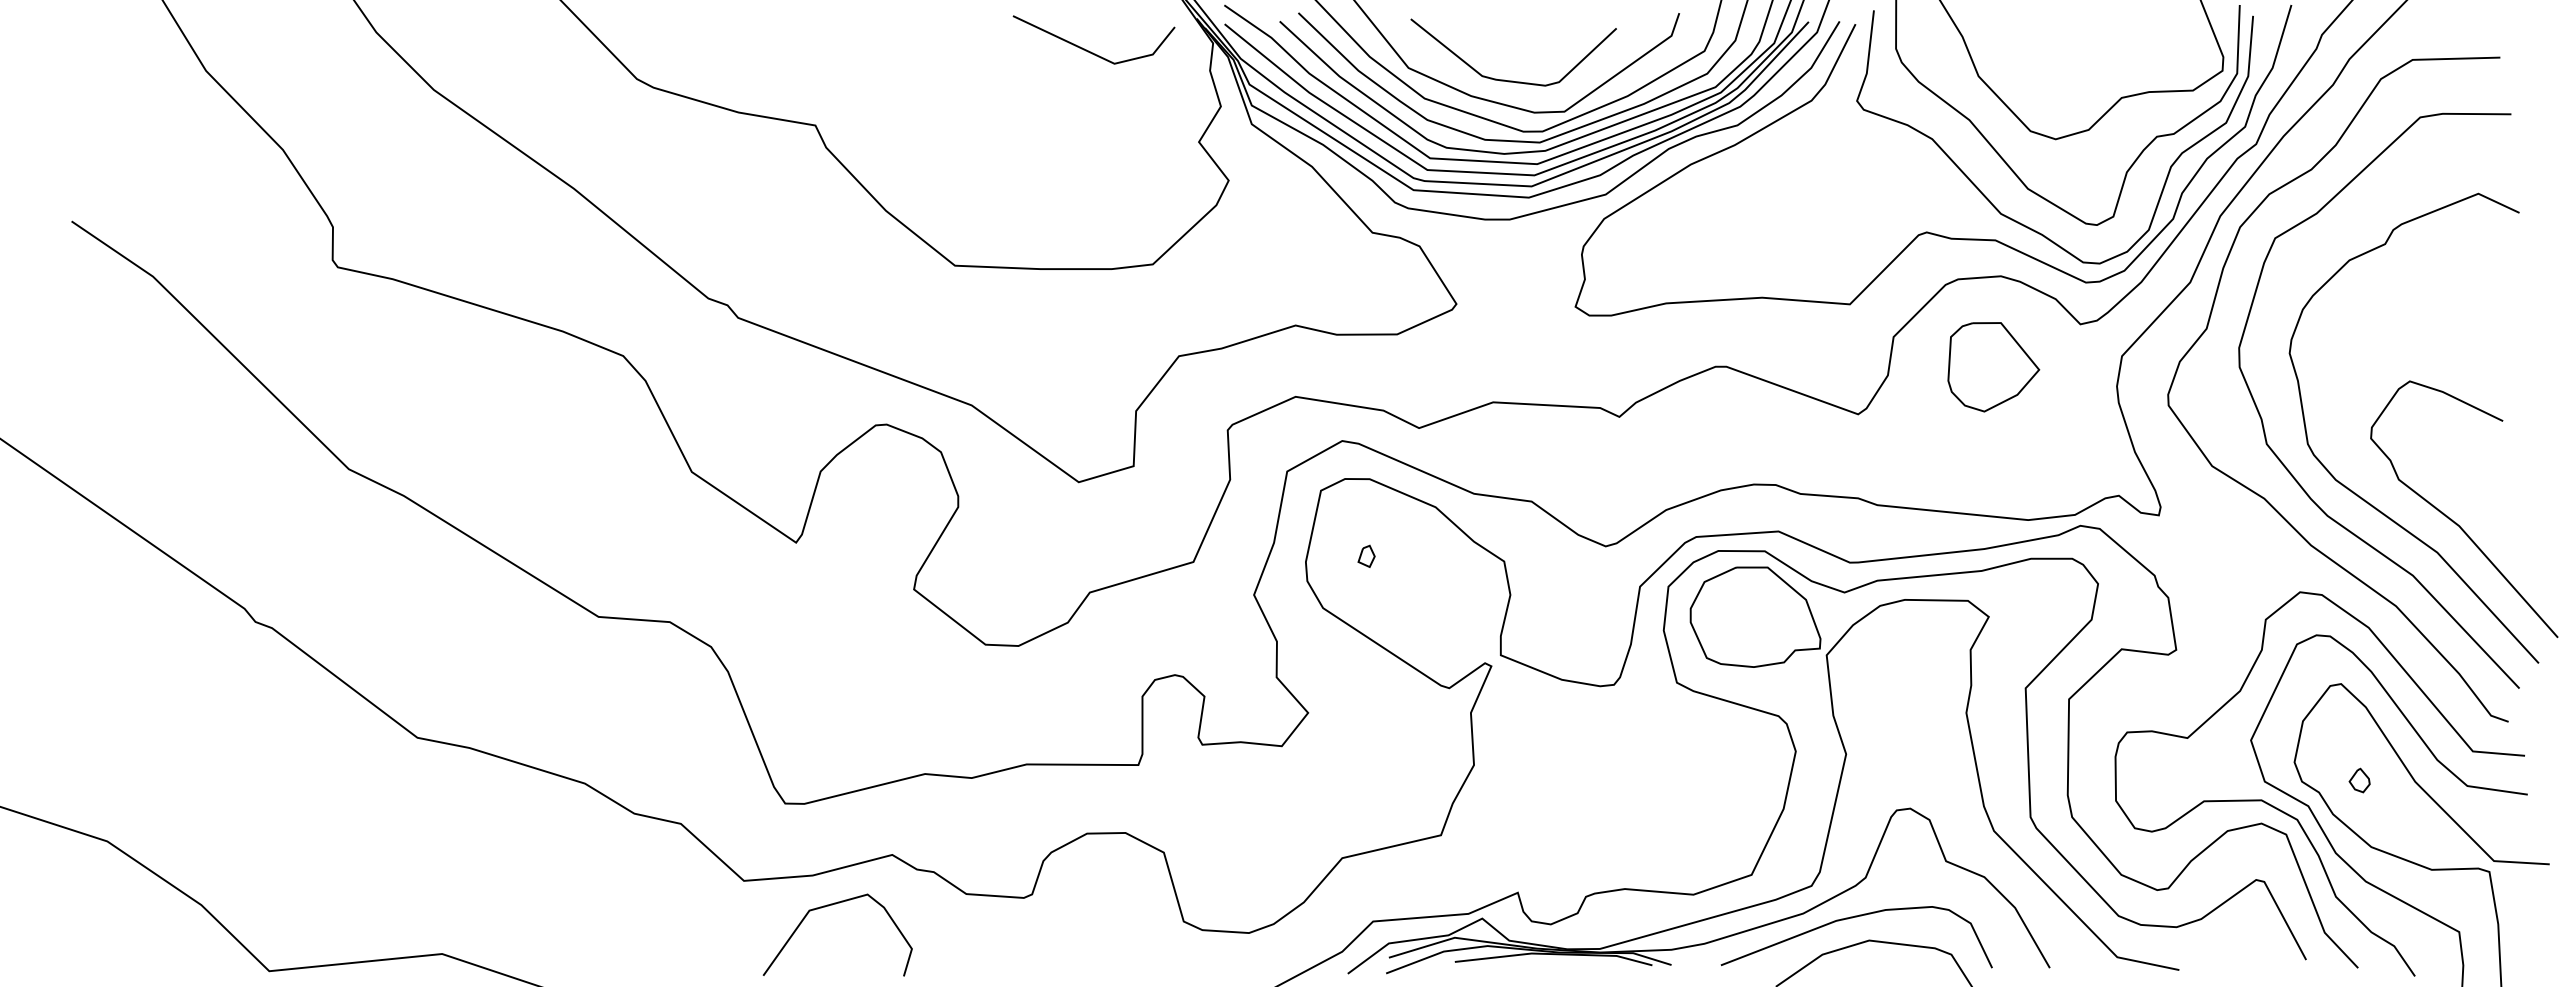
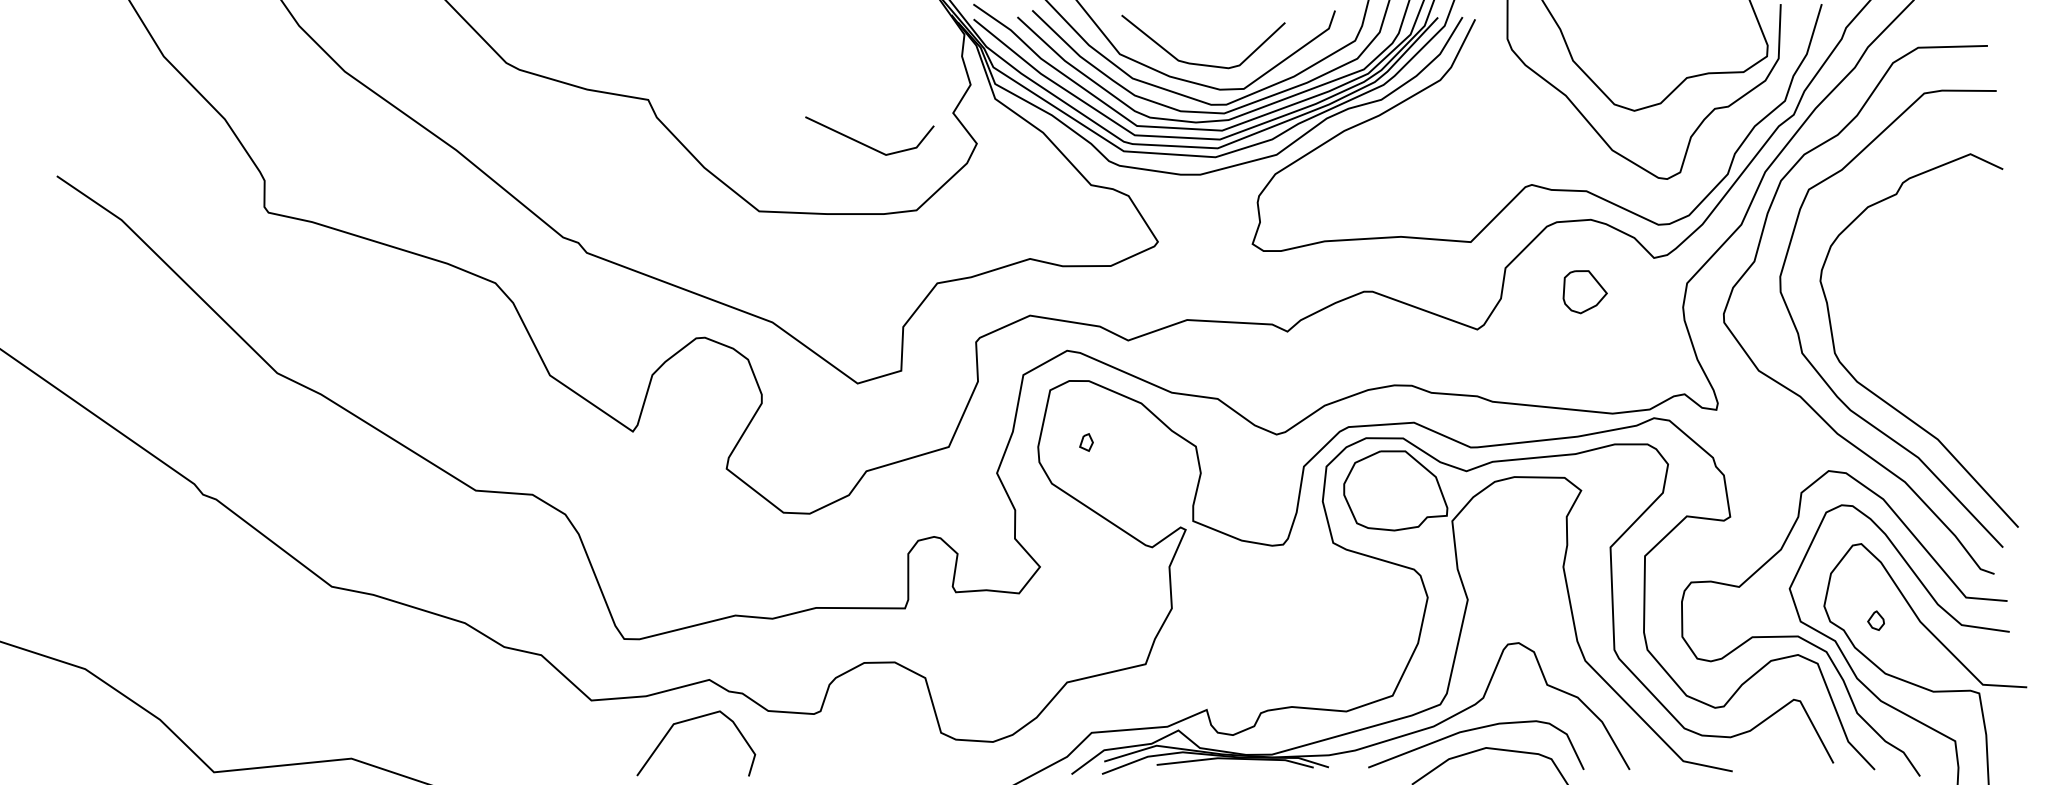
line: (1088, 50) -> (865, 144), moved
curve: (1990, 200) -> (1582, 159), removed
part: (1993, 367) -> (1584, 292), size x0.6
curve: (2456, 522) -> (1953, 415), removed
curve: (828, 906) -> (688, 720), moved

